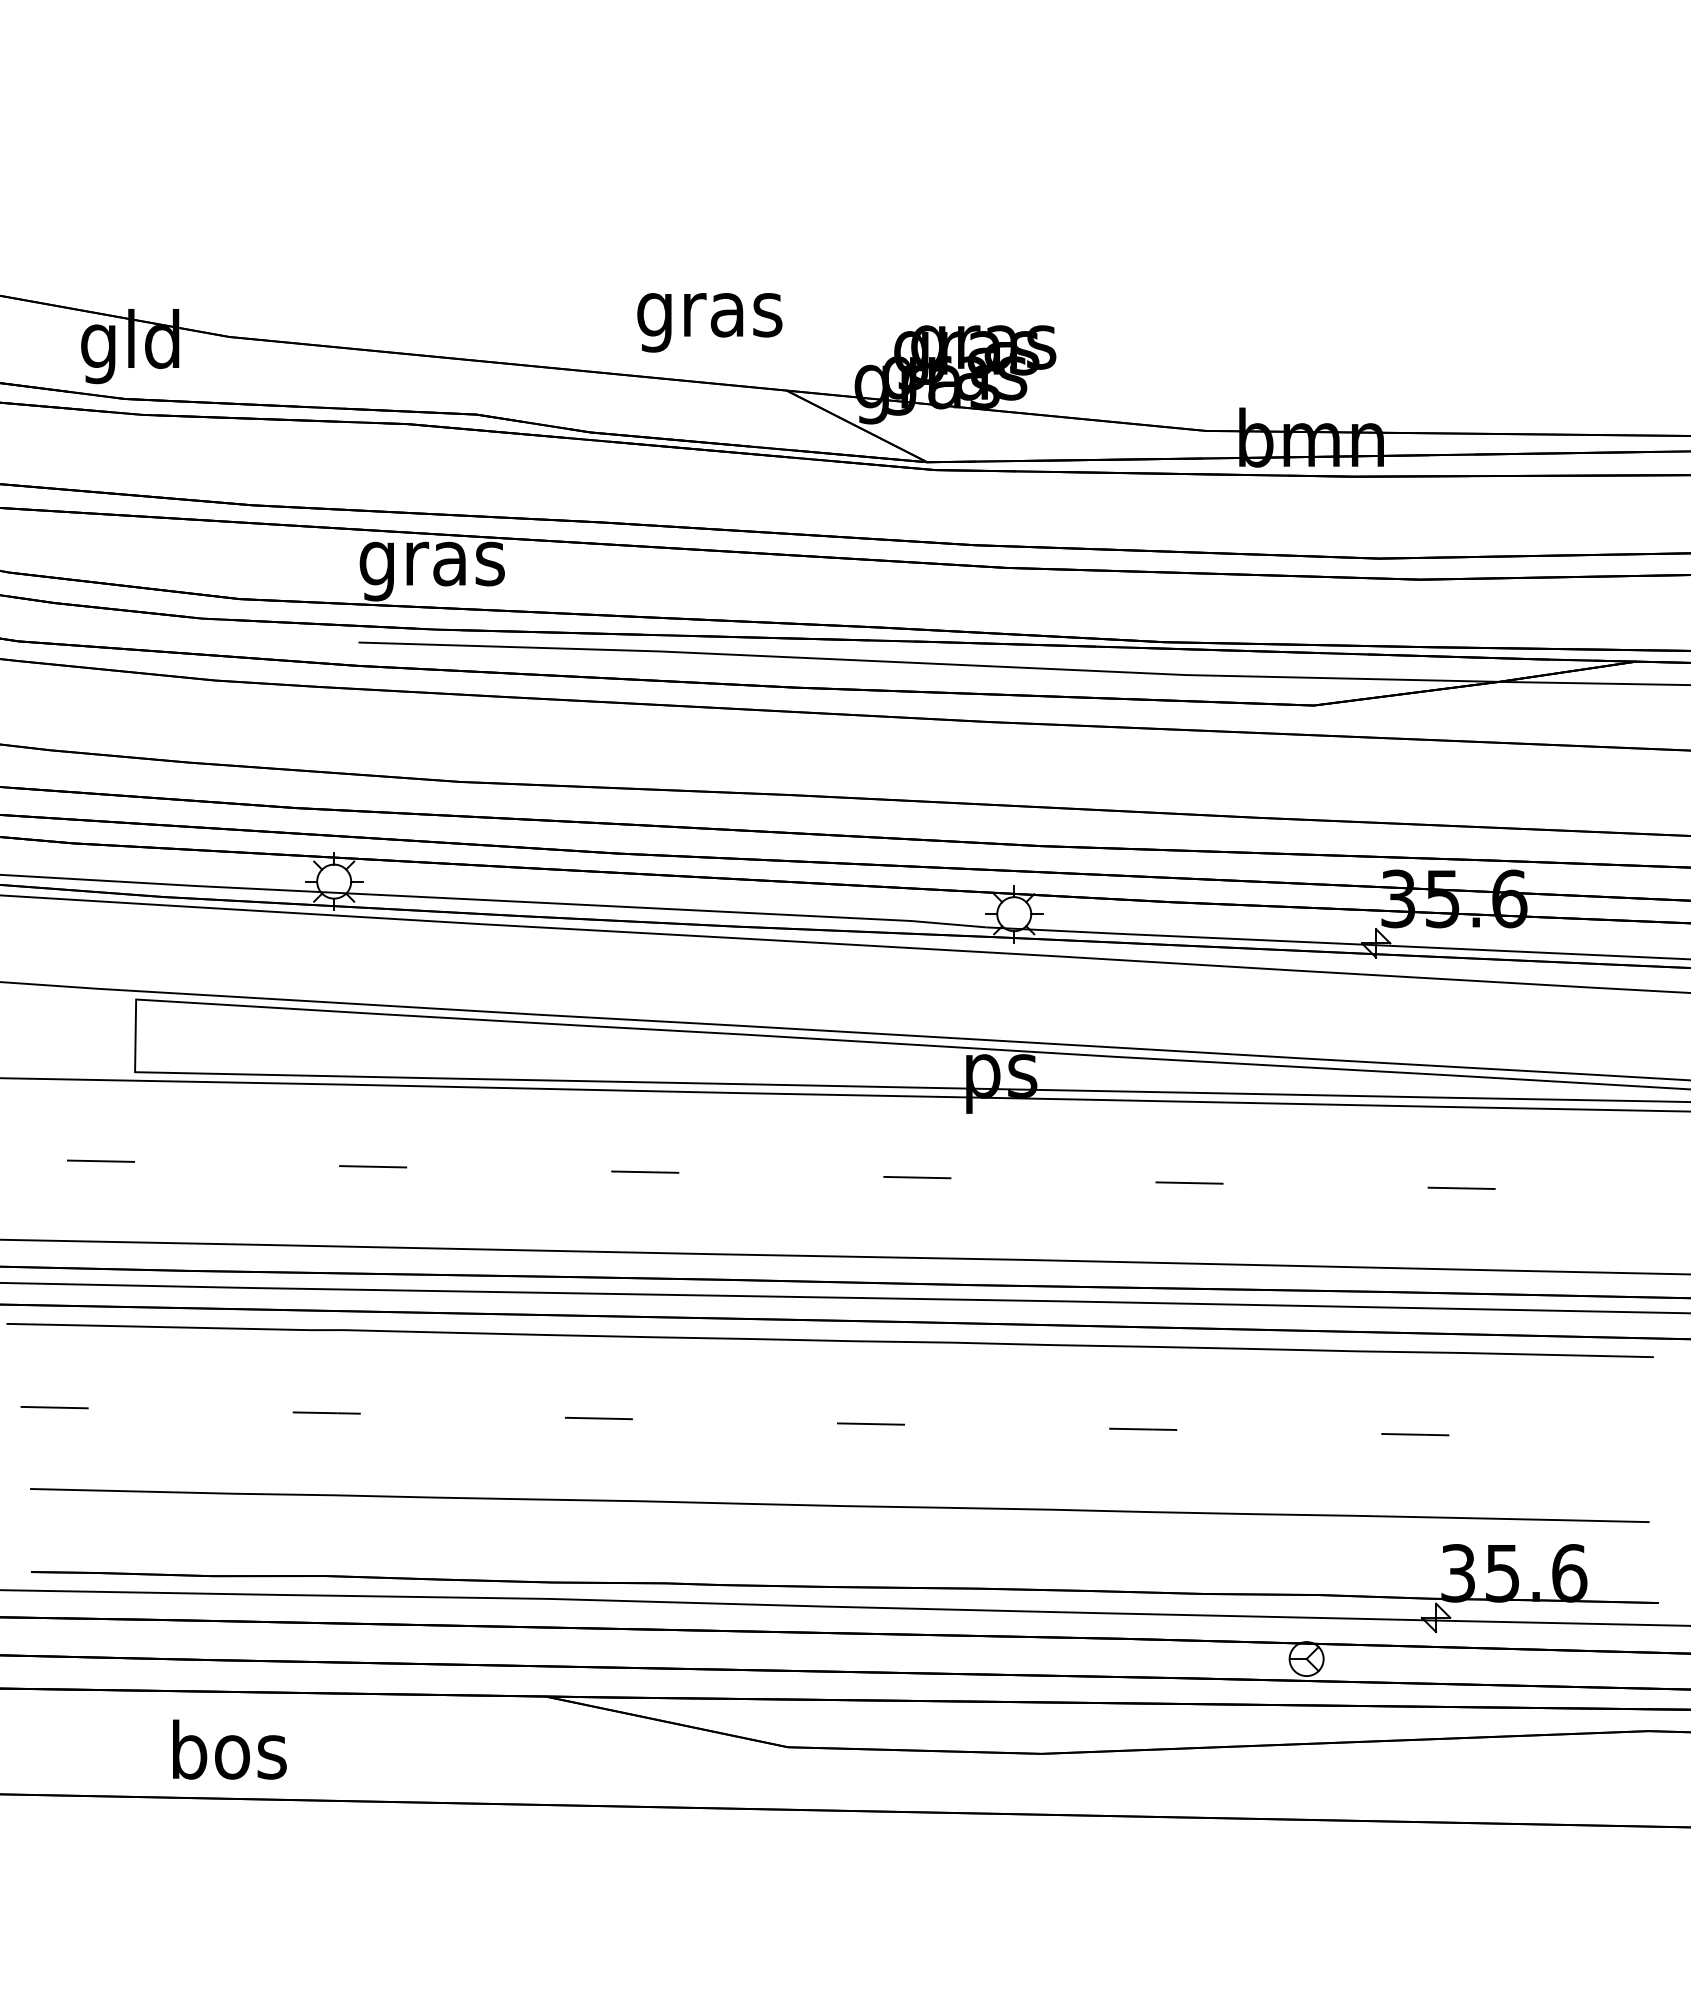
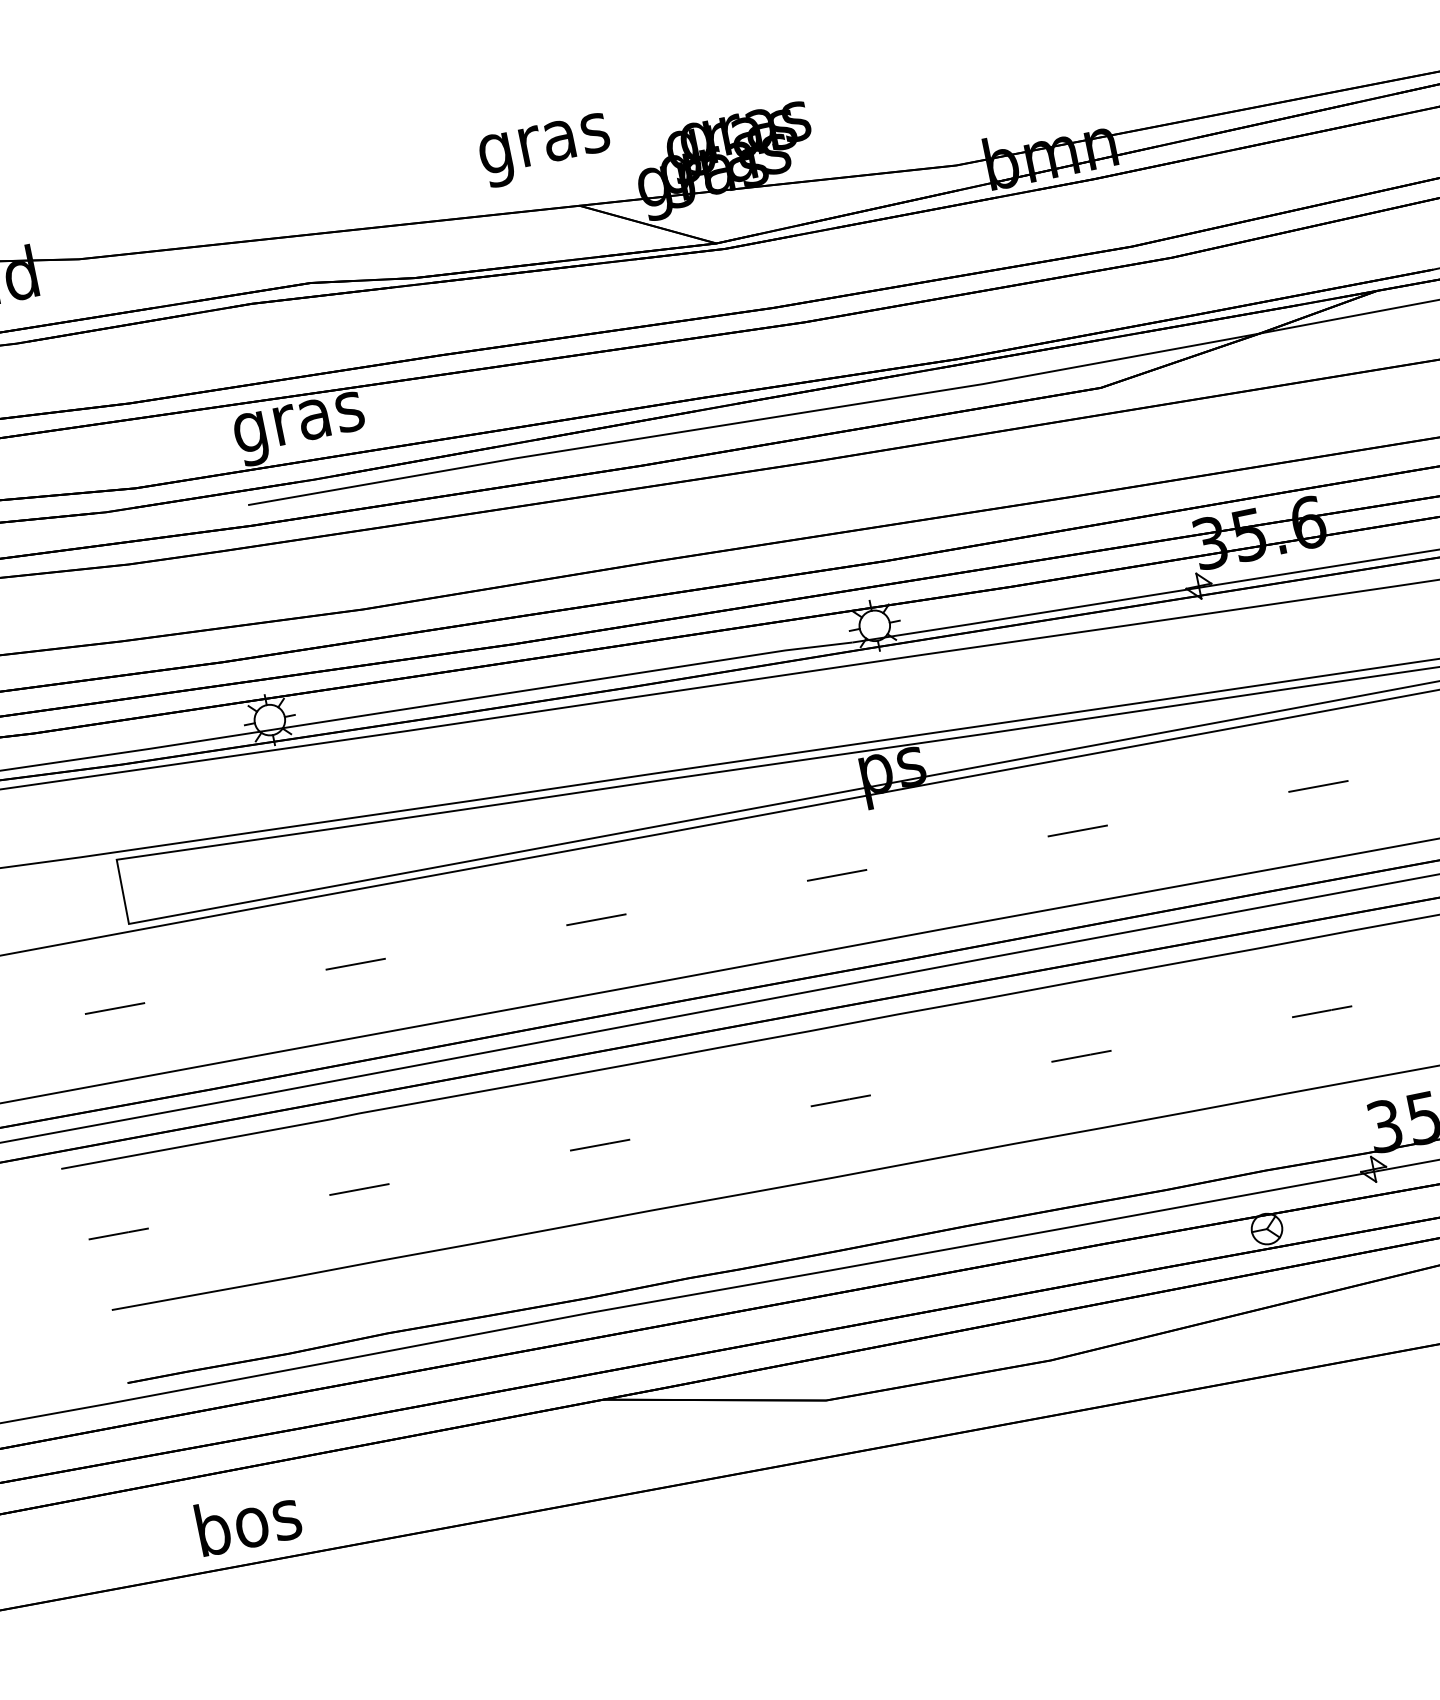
text: (709, 322) -> (545, 150), moved
text: (229, 1749) -> (248, 1521), moved

